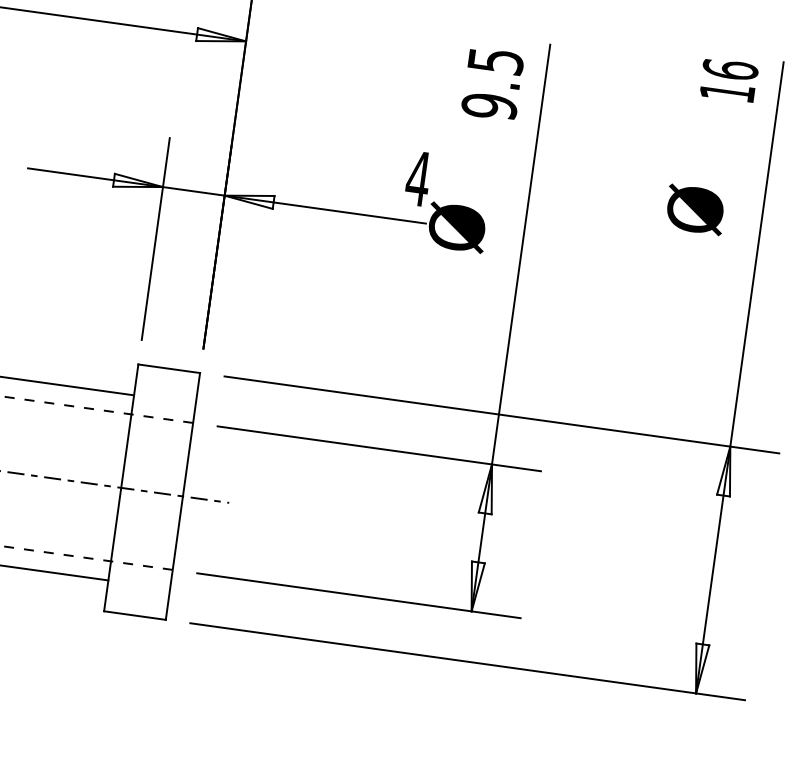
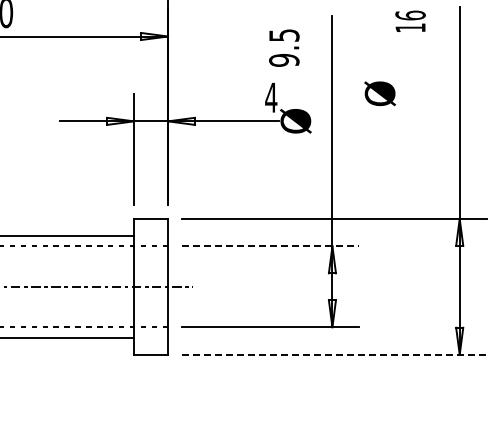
text: (729, 78) -> (410, 20), moved
text: (493, 83) -> (284, 47), moved
text: (696, 209) -> (380, 93), moved
line: (379, 448) -> (270, 246), solid -> dashed
line: (468, 661) -> (334, 354), solid -> dashed

